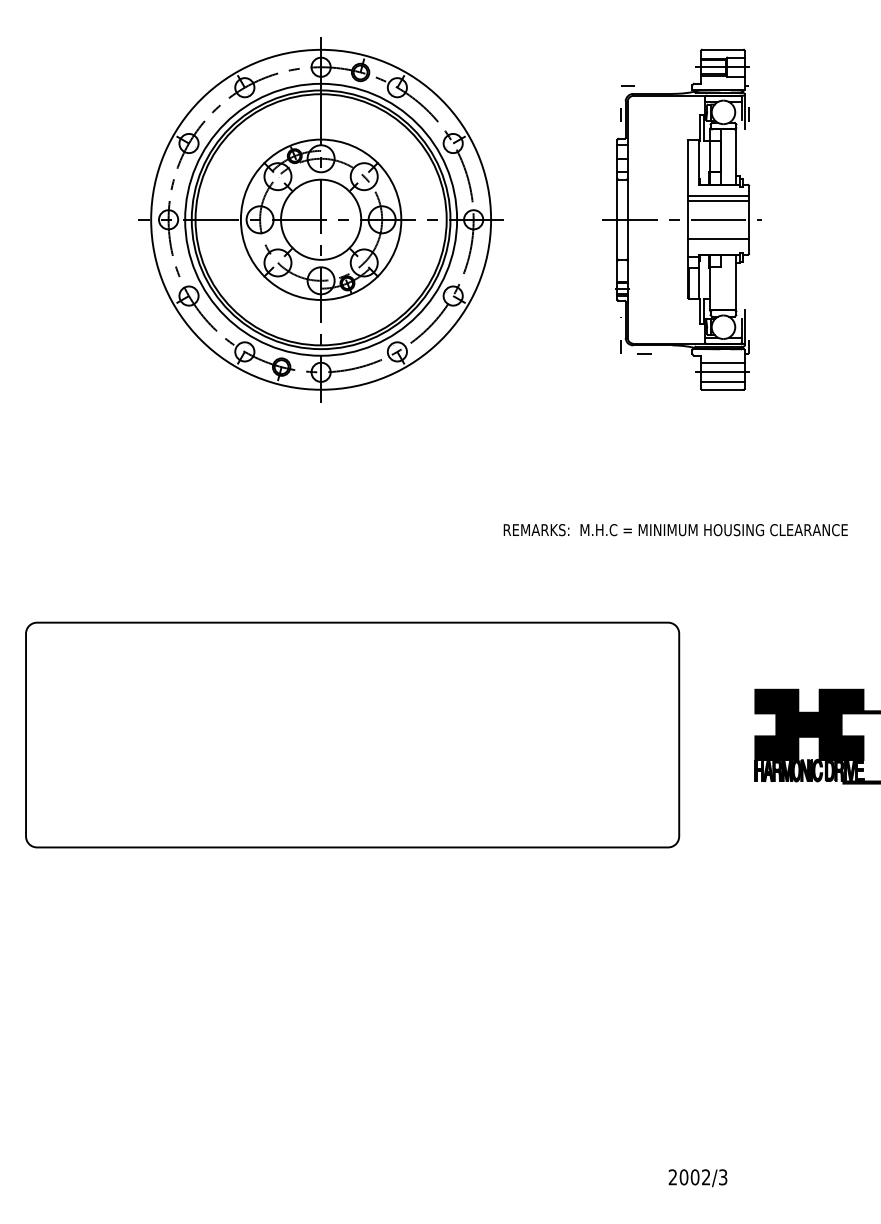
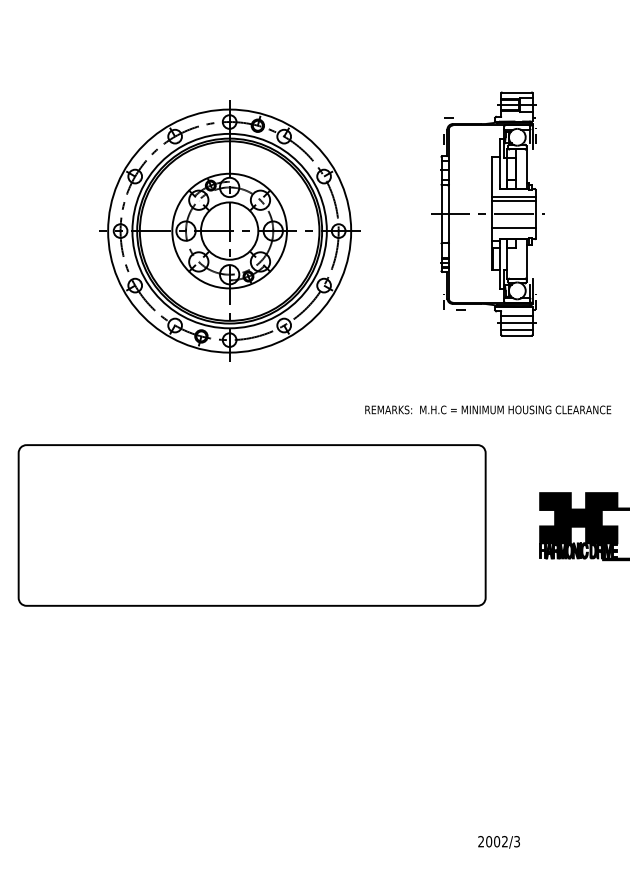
part: (320, 218) -> (229, 230), moved
part: (681, 218) -> (487, 213), moved
text: (676, 529) -> (488, 409), moved

